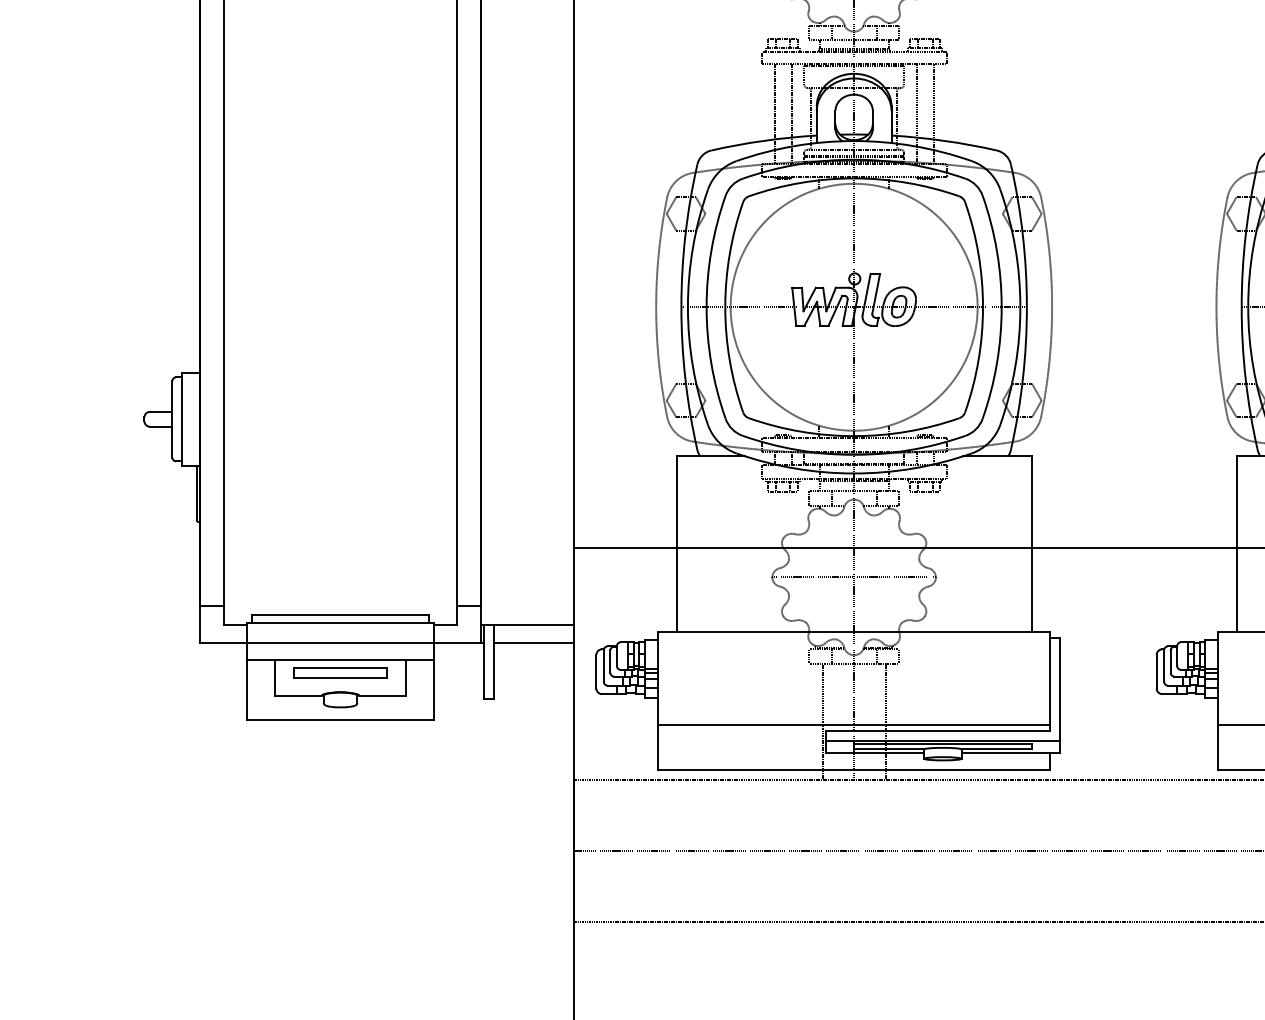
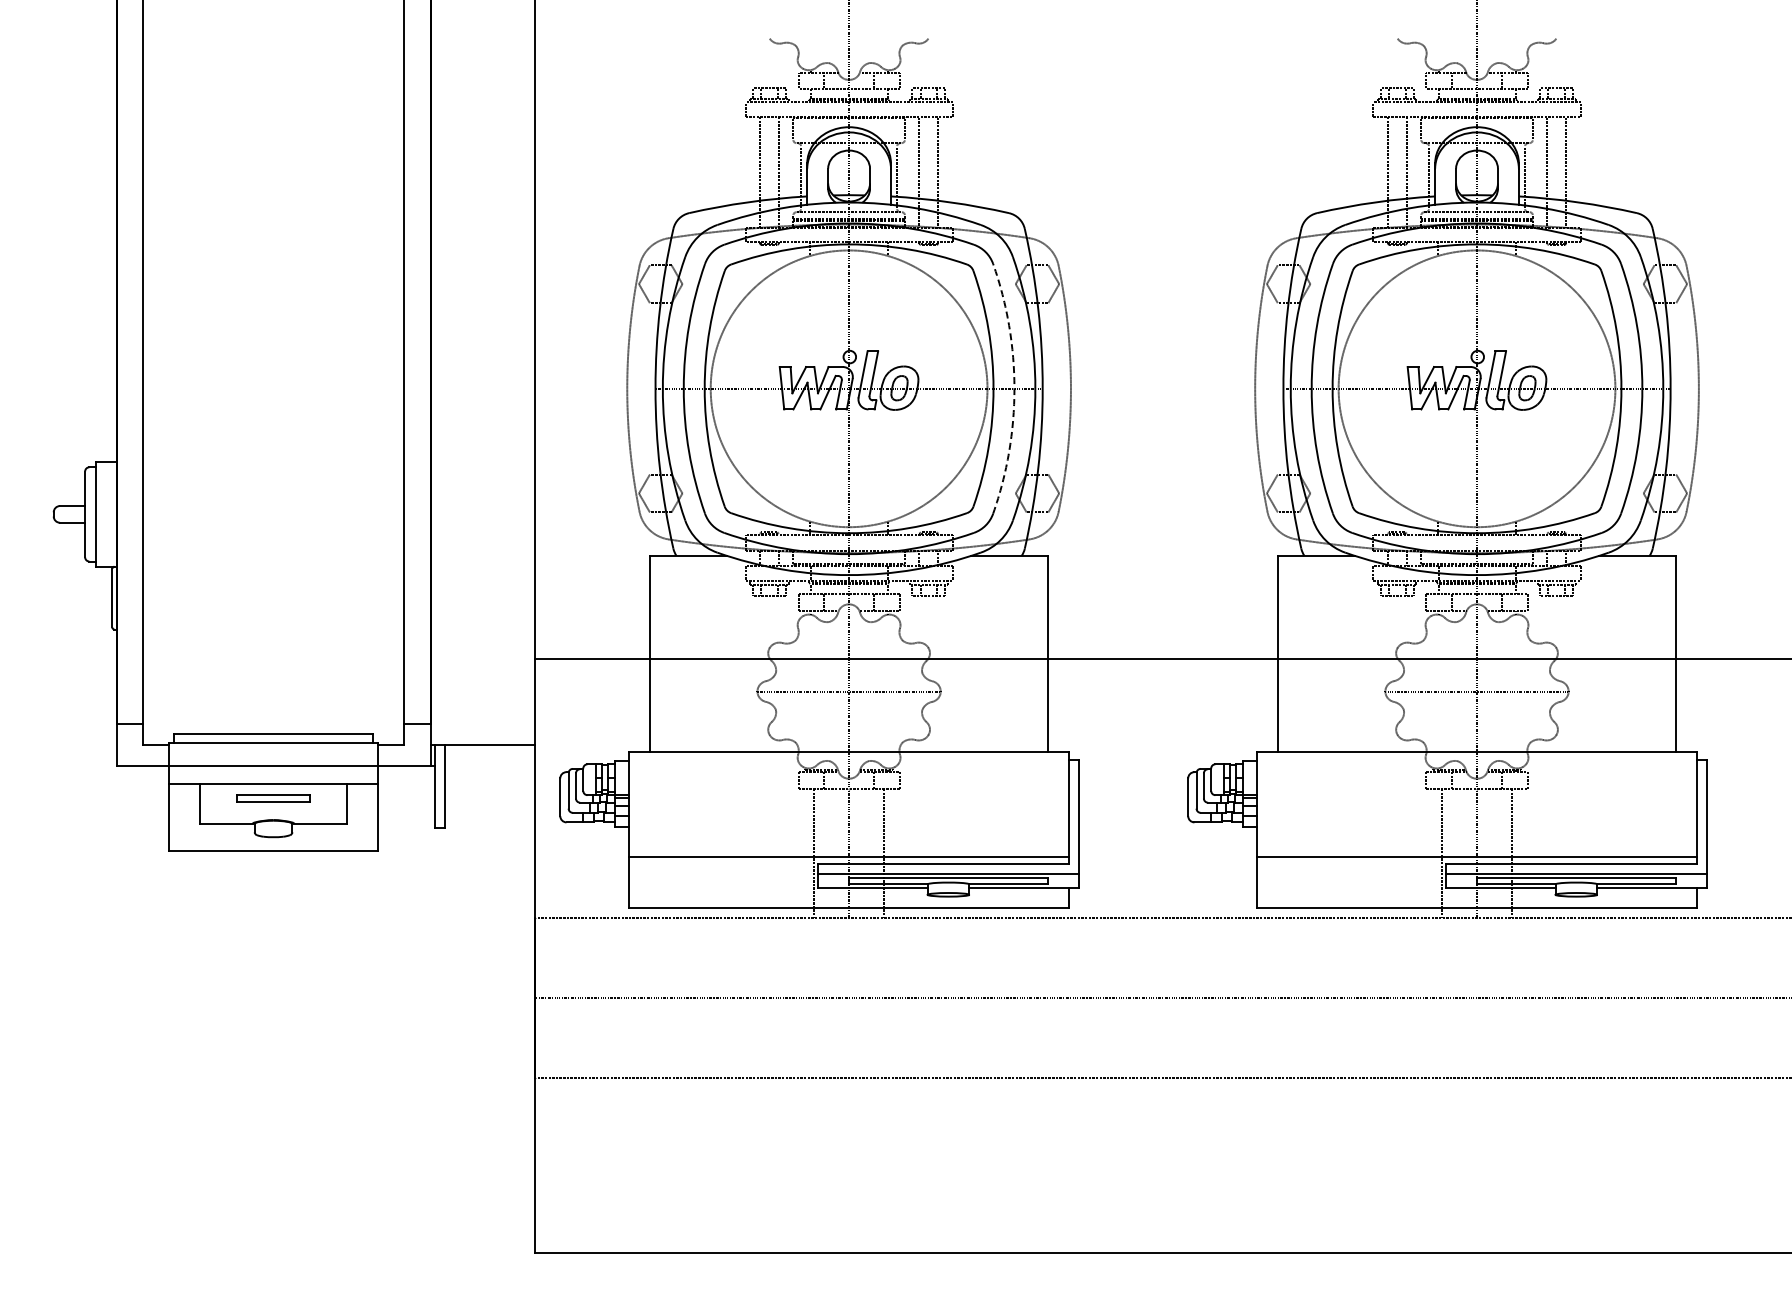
arc: (1001, 306) -> (1014, 388), solid -> dashed
line: (534, 643) -> (490, 765), removed
part: (340, 672) -> (273, 798), size x0.7

